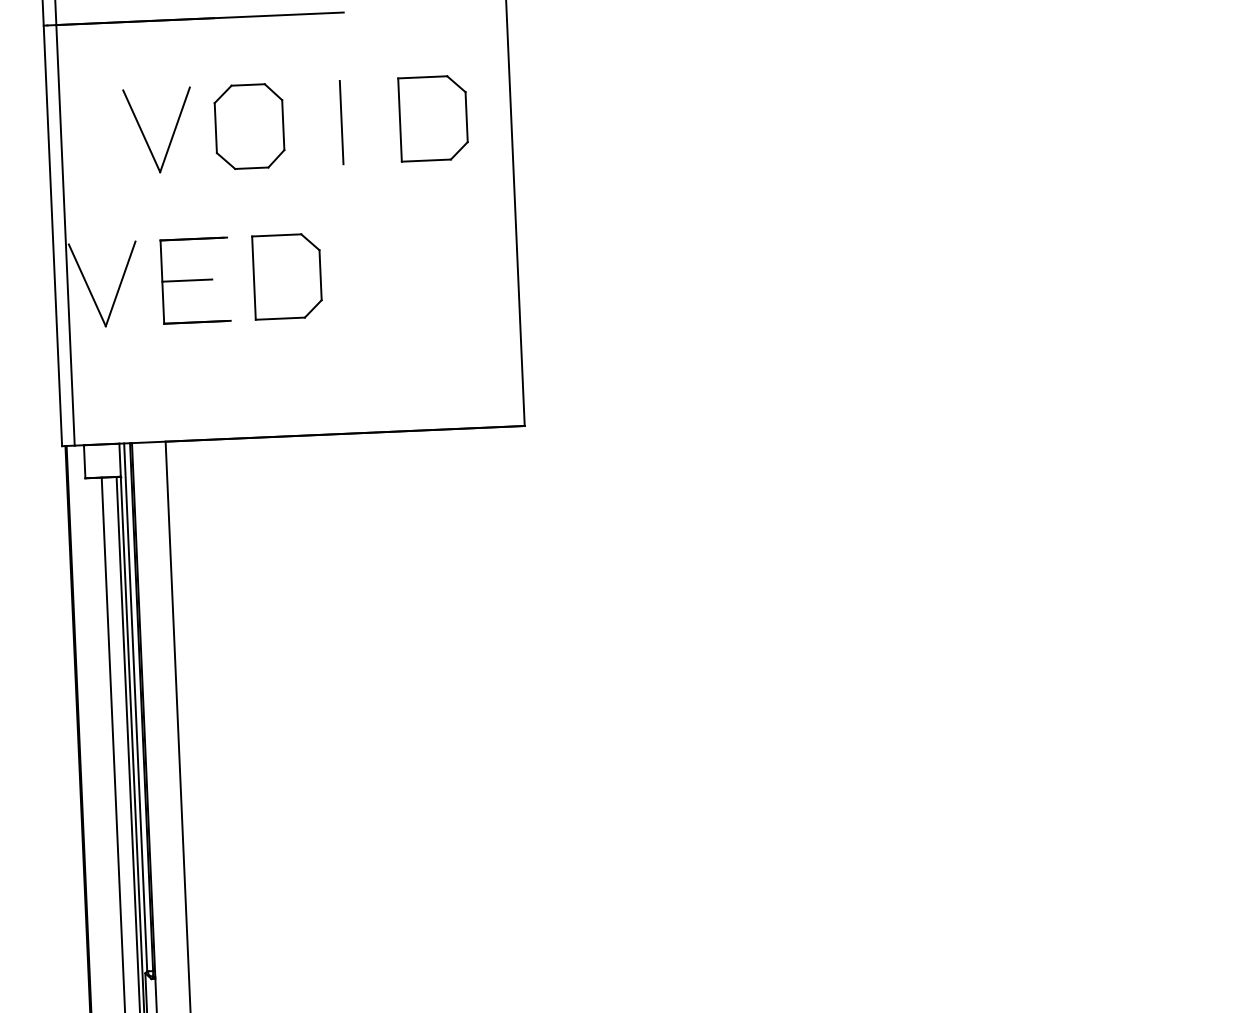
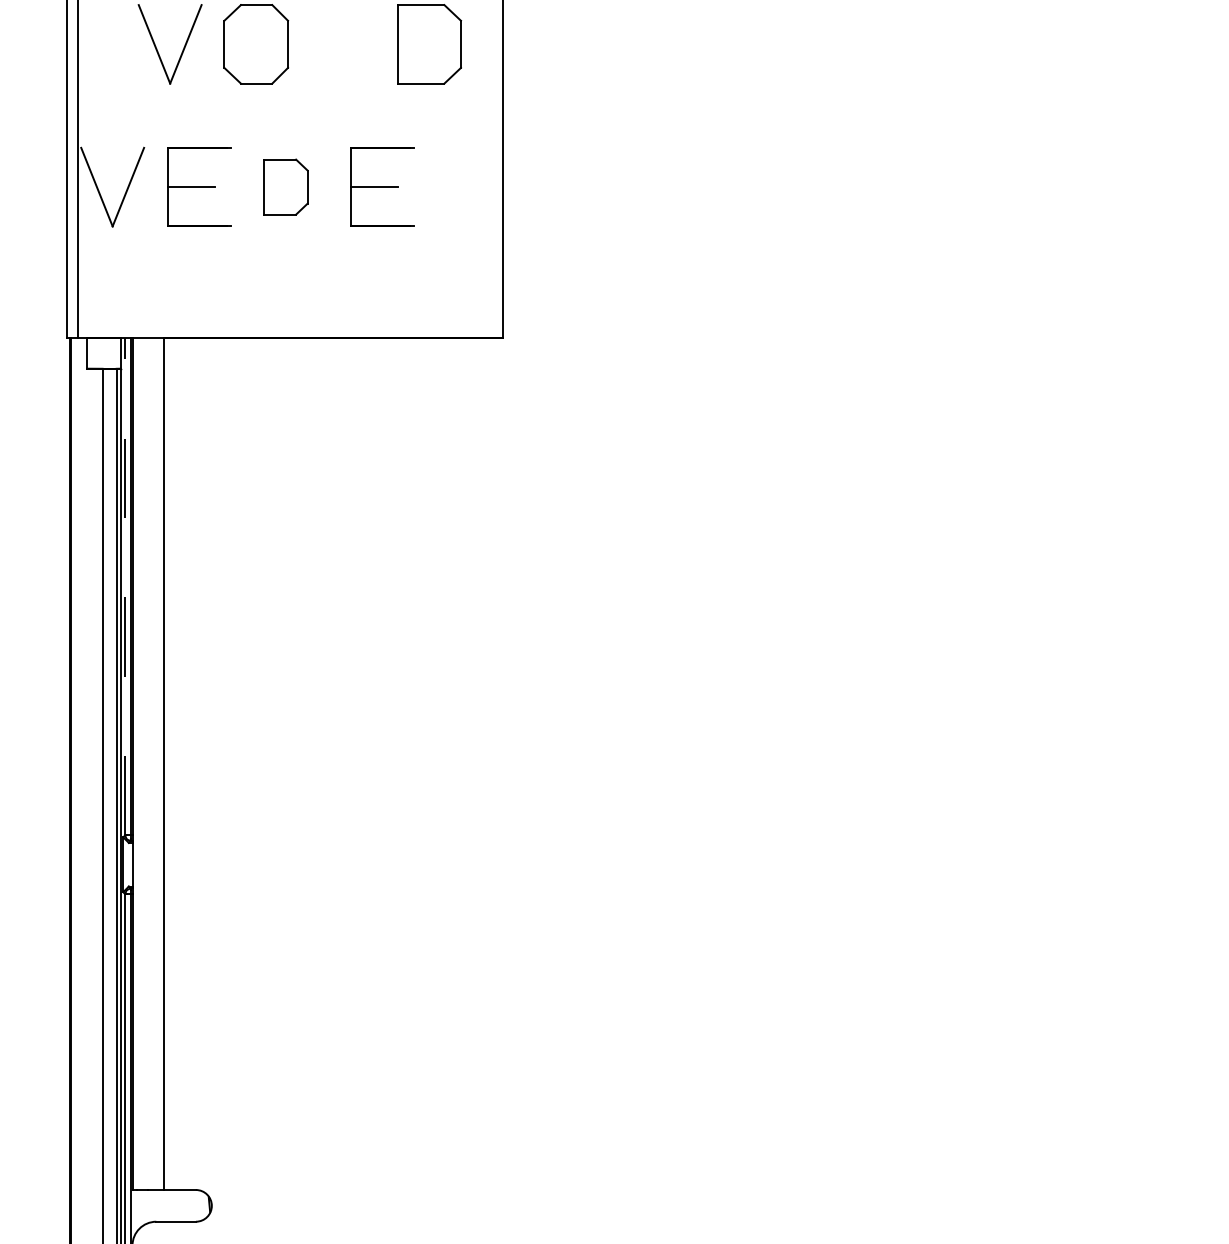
line: (342, 122) -> (343, 44), removed
part: (390, 271) -> (382, 186), added
part: (287, 275) -> (285, 186), size x0.7
line: (136, 707) -> (125, 586), solid -> dashed

